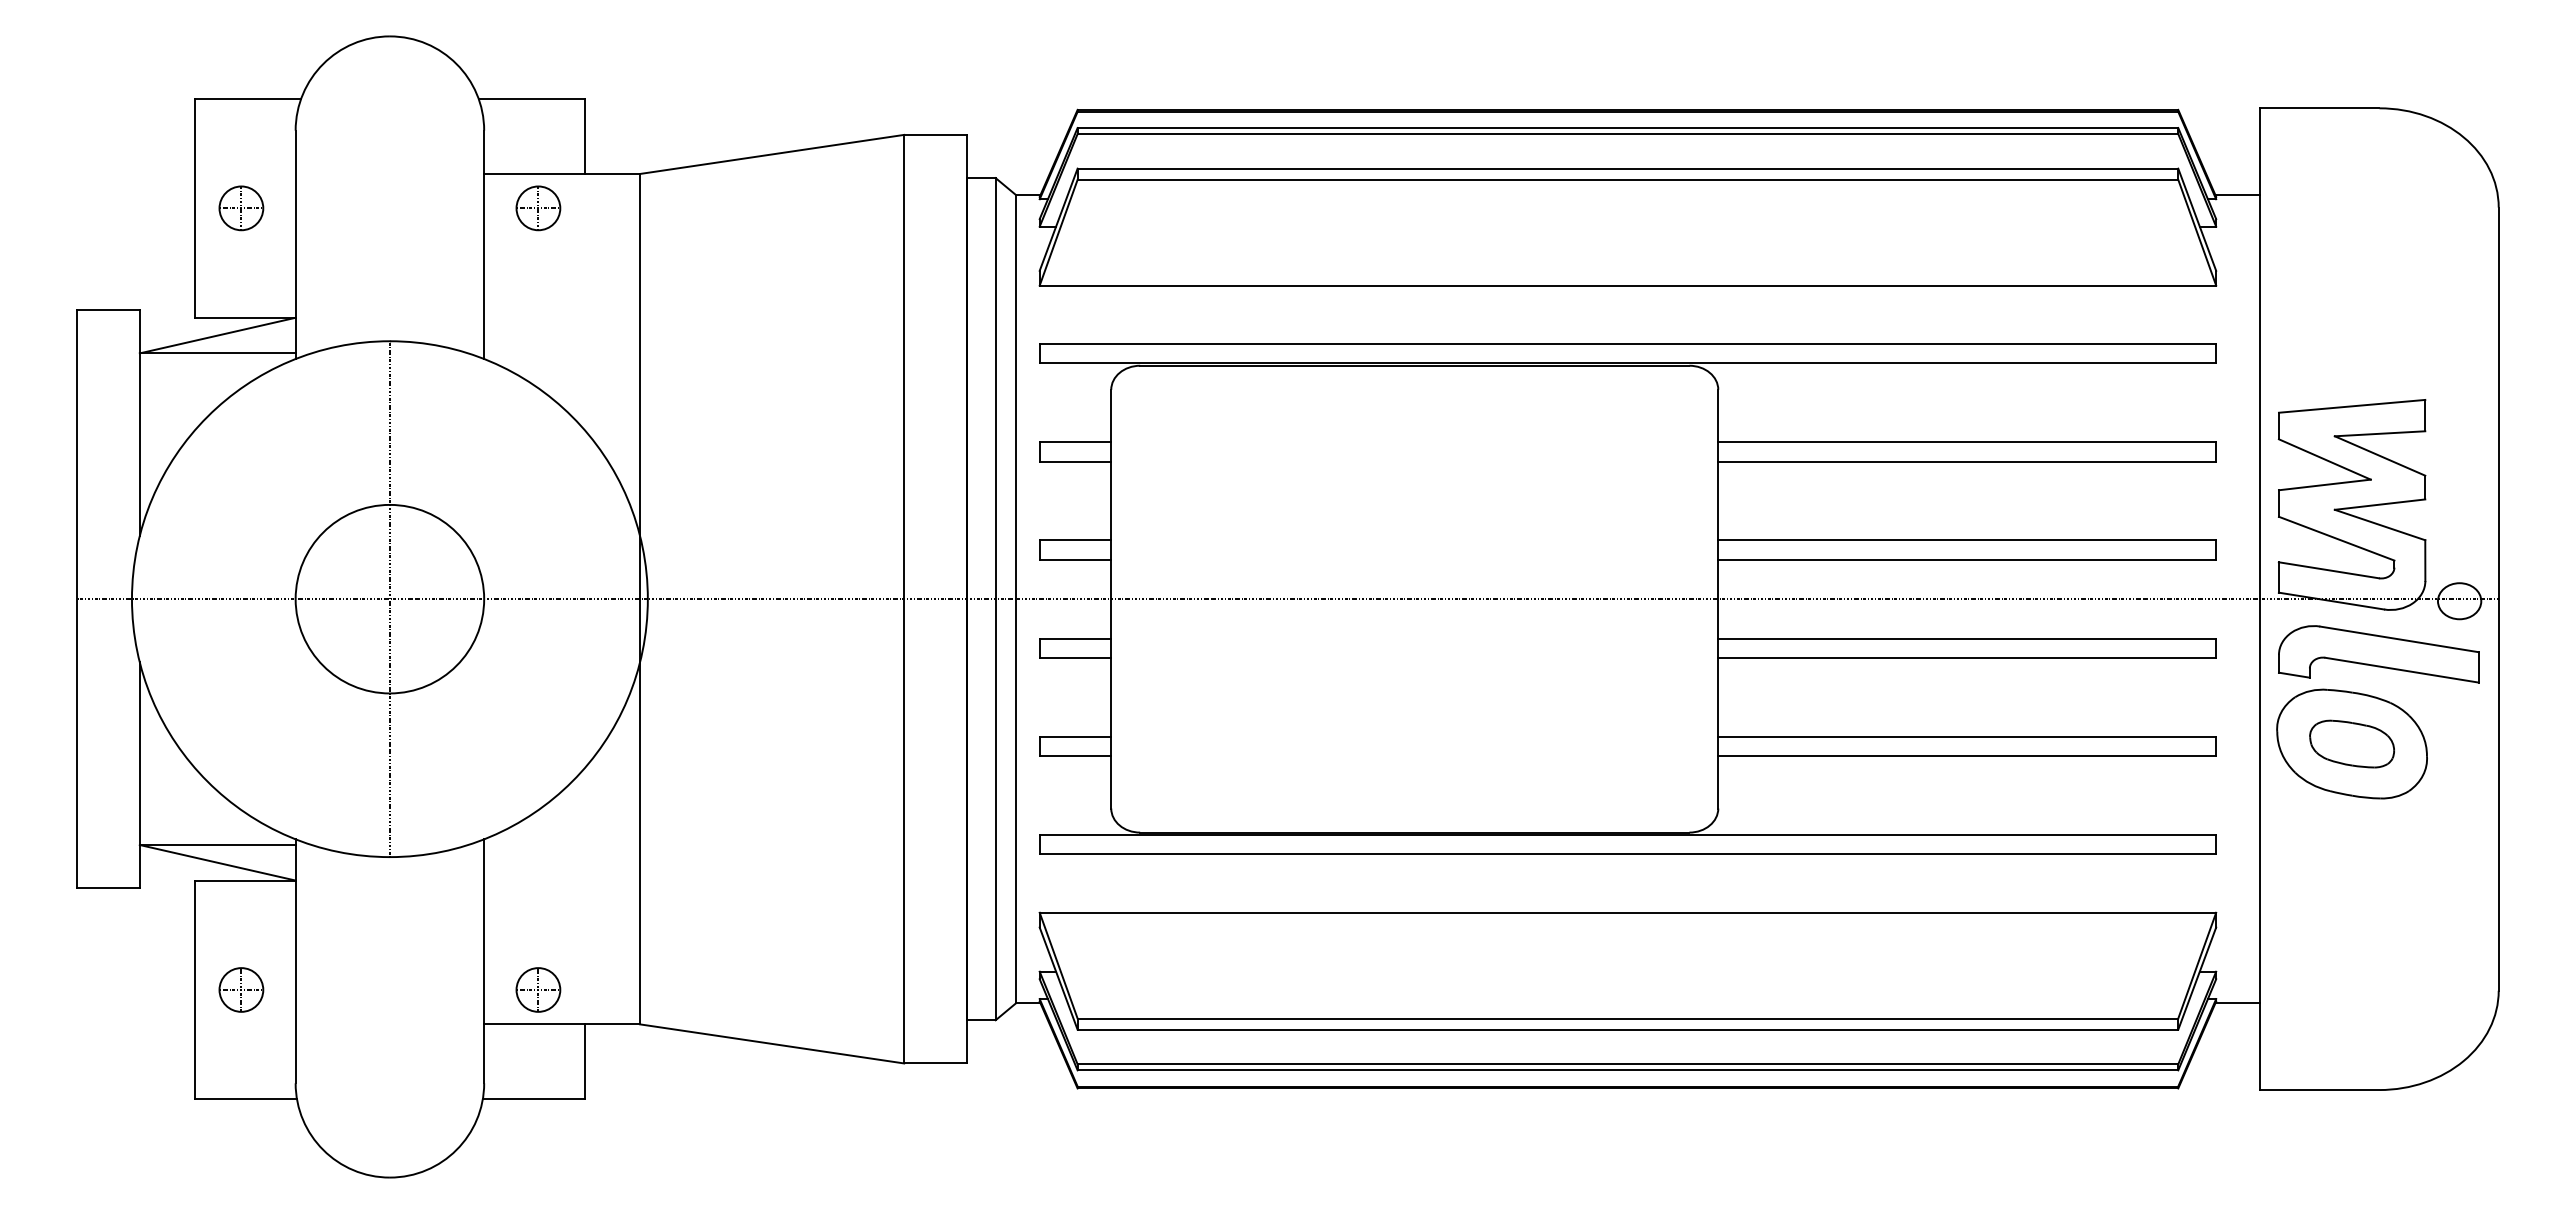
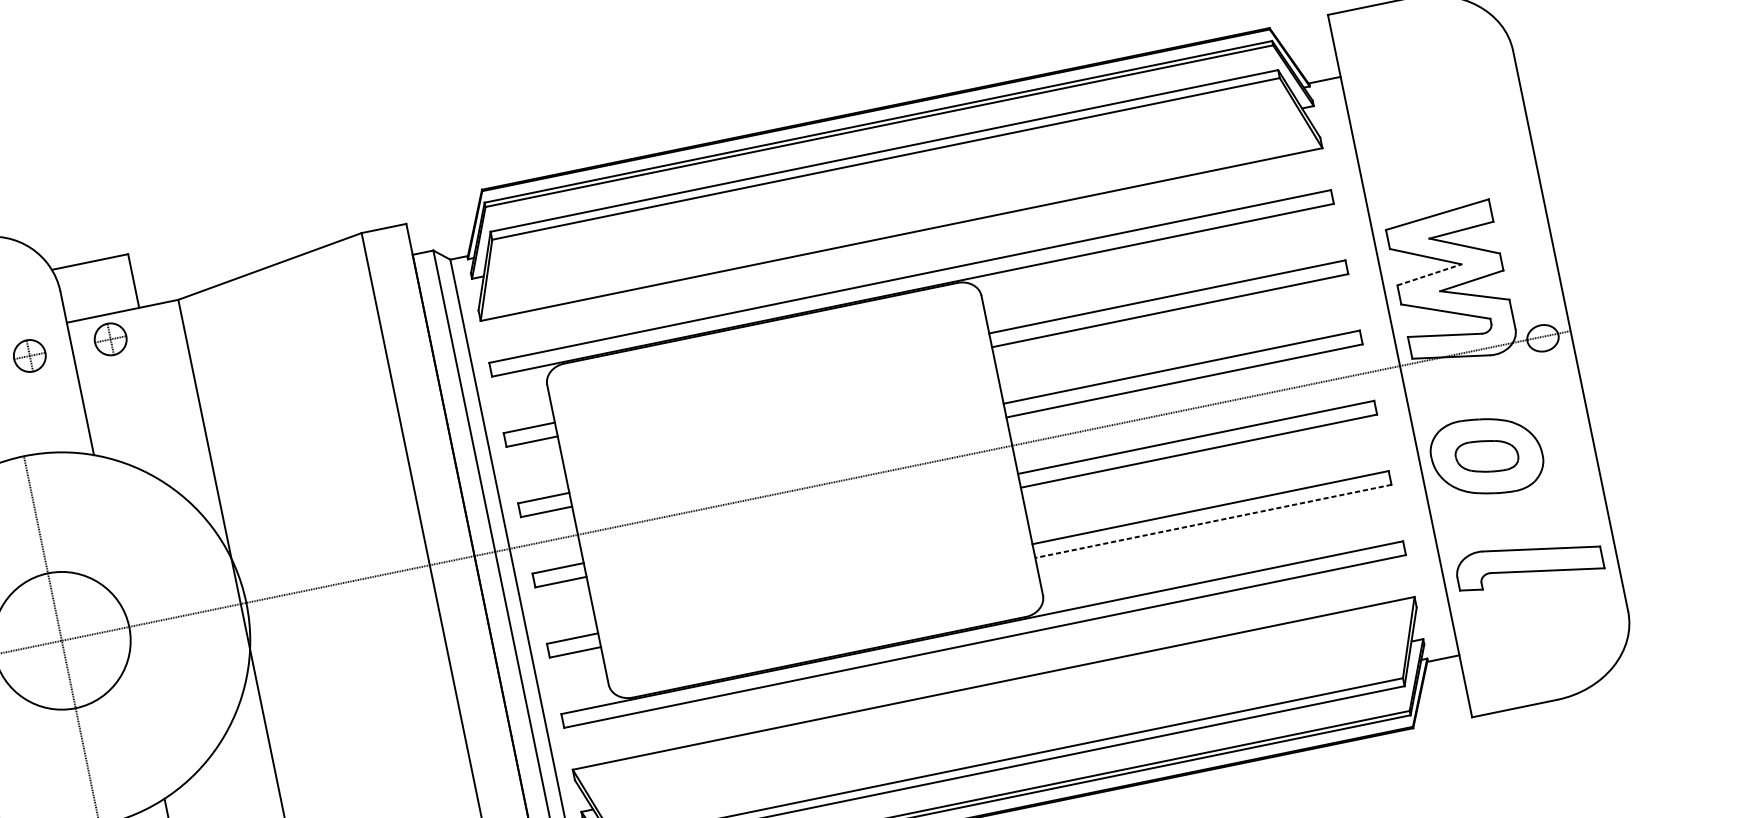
part: (425, 208) -> (29, 356), added
line: (2325, 484) -> (1429, 274), solid -> dashed
part: (2378, 654) -> (1528, 562), moved
line: (1967, 756) -> (1213, 521), solid -> dashed

